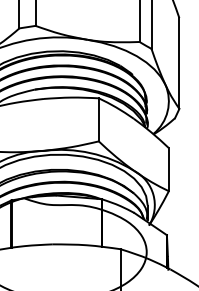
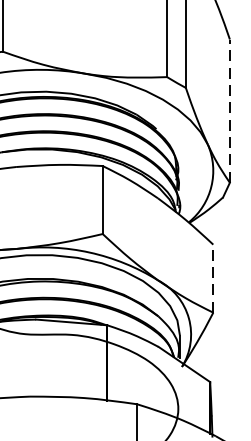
line: (179, 63) -> (230, 111), solid -> dashed
line: (168, 169) -> (212, 278), solid -> dashed

